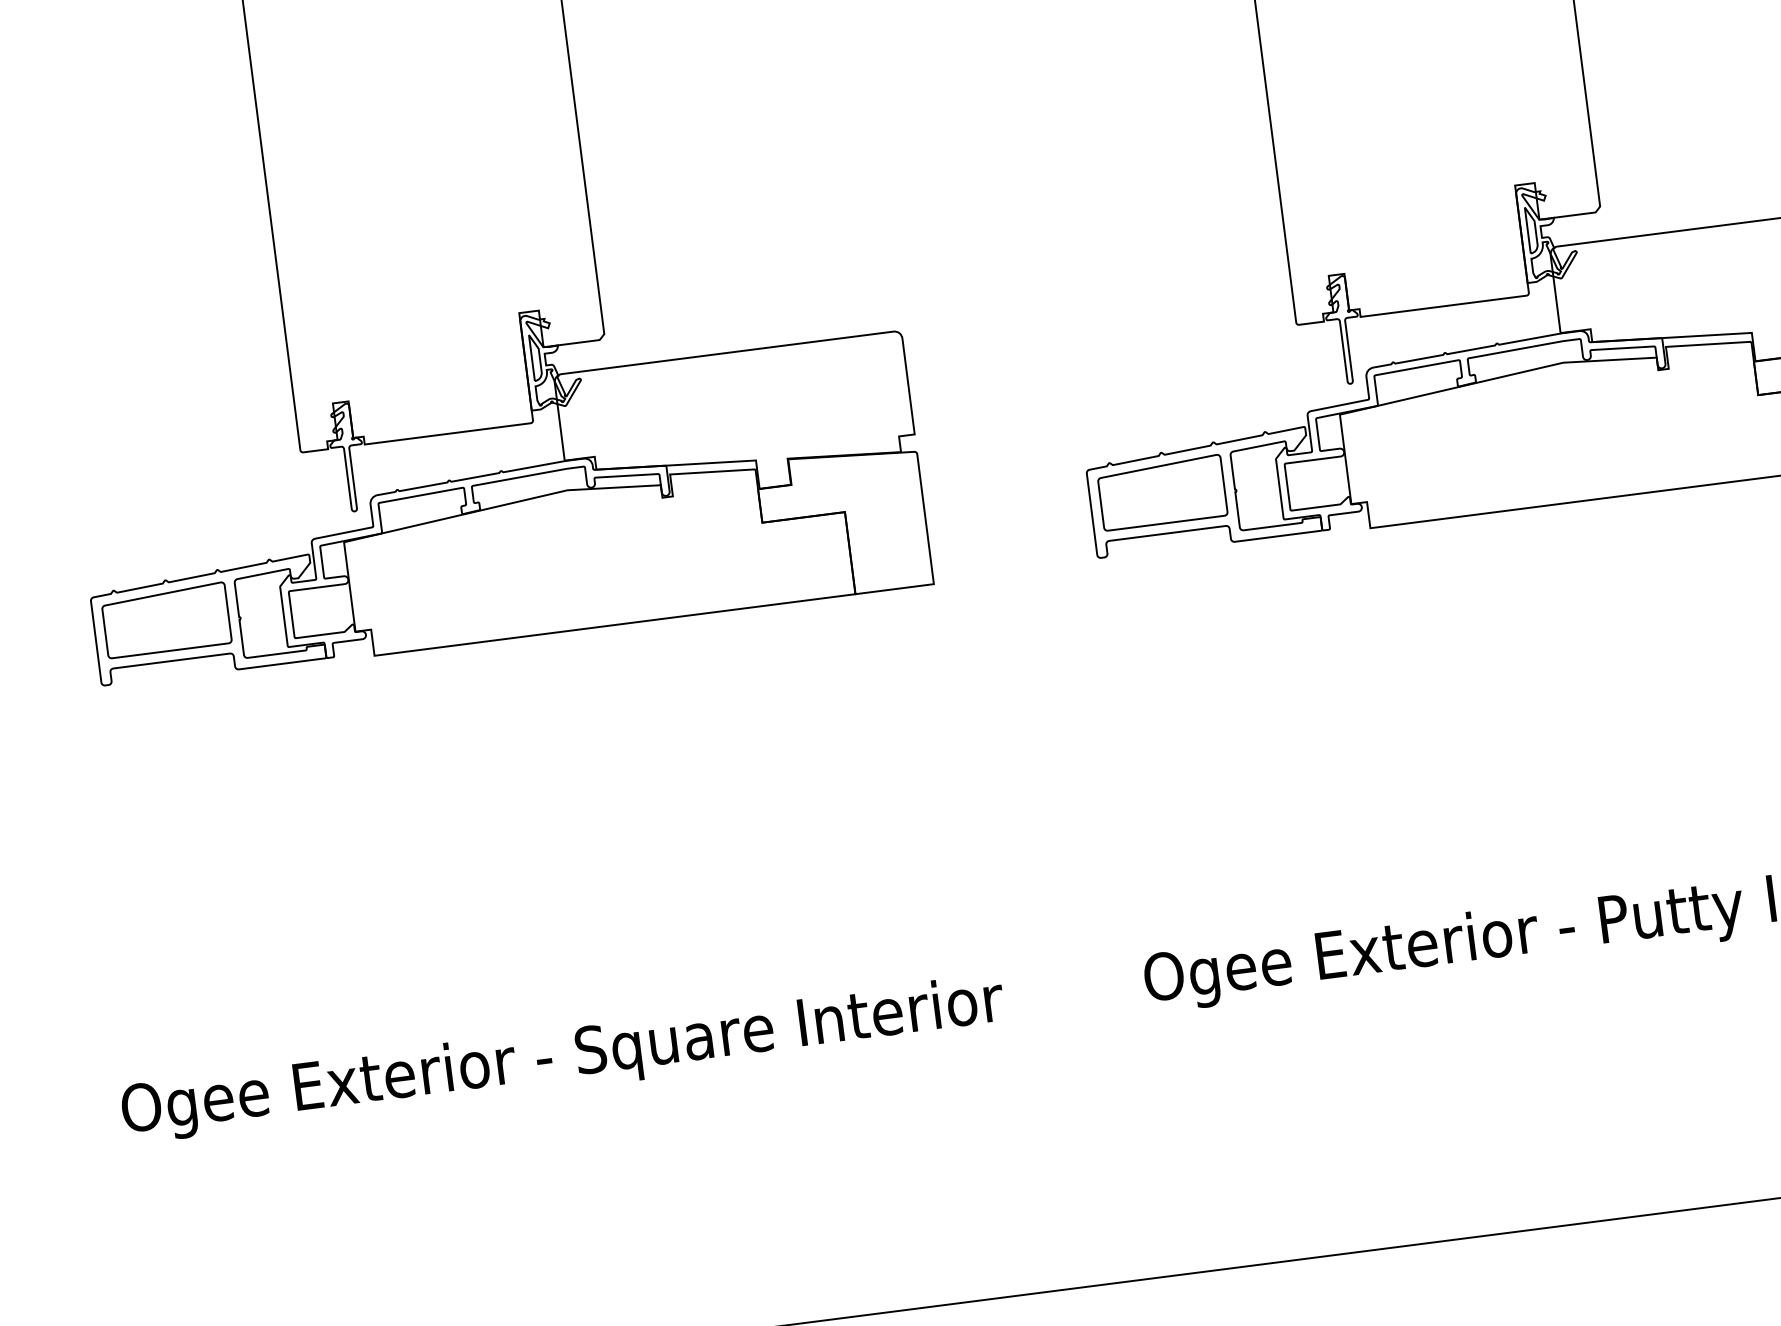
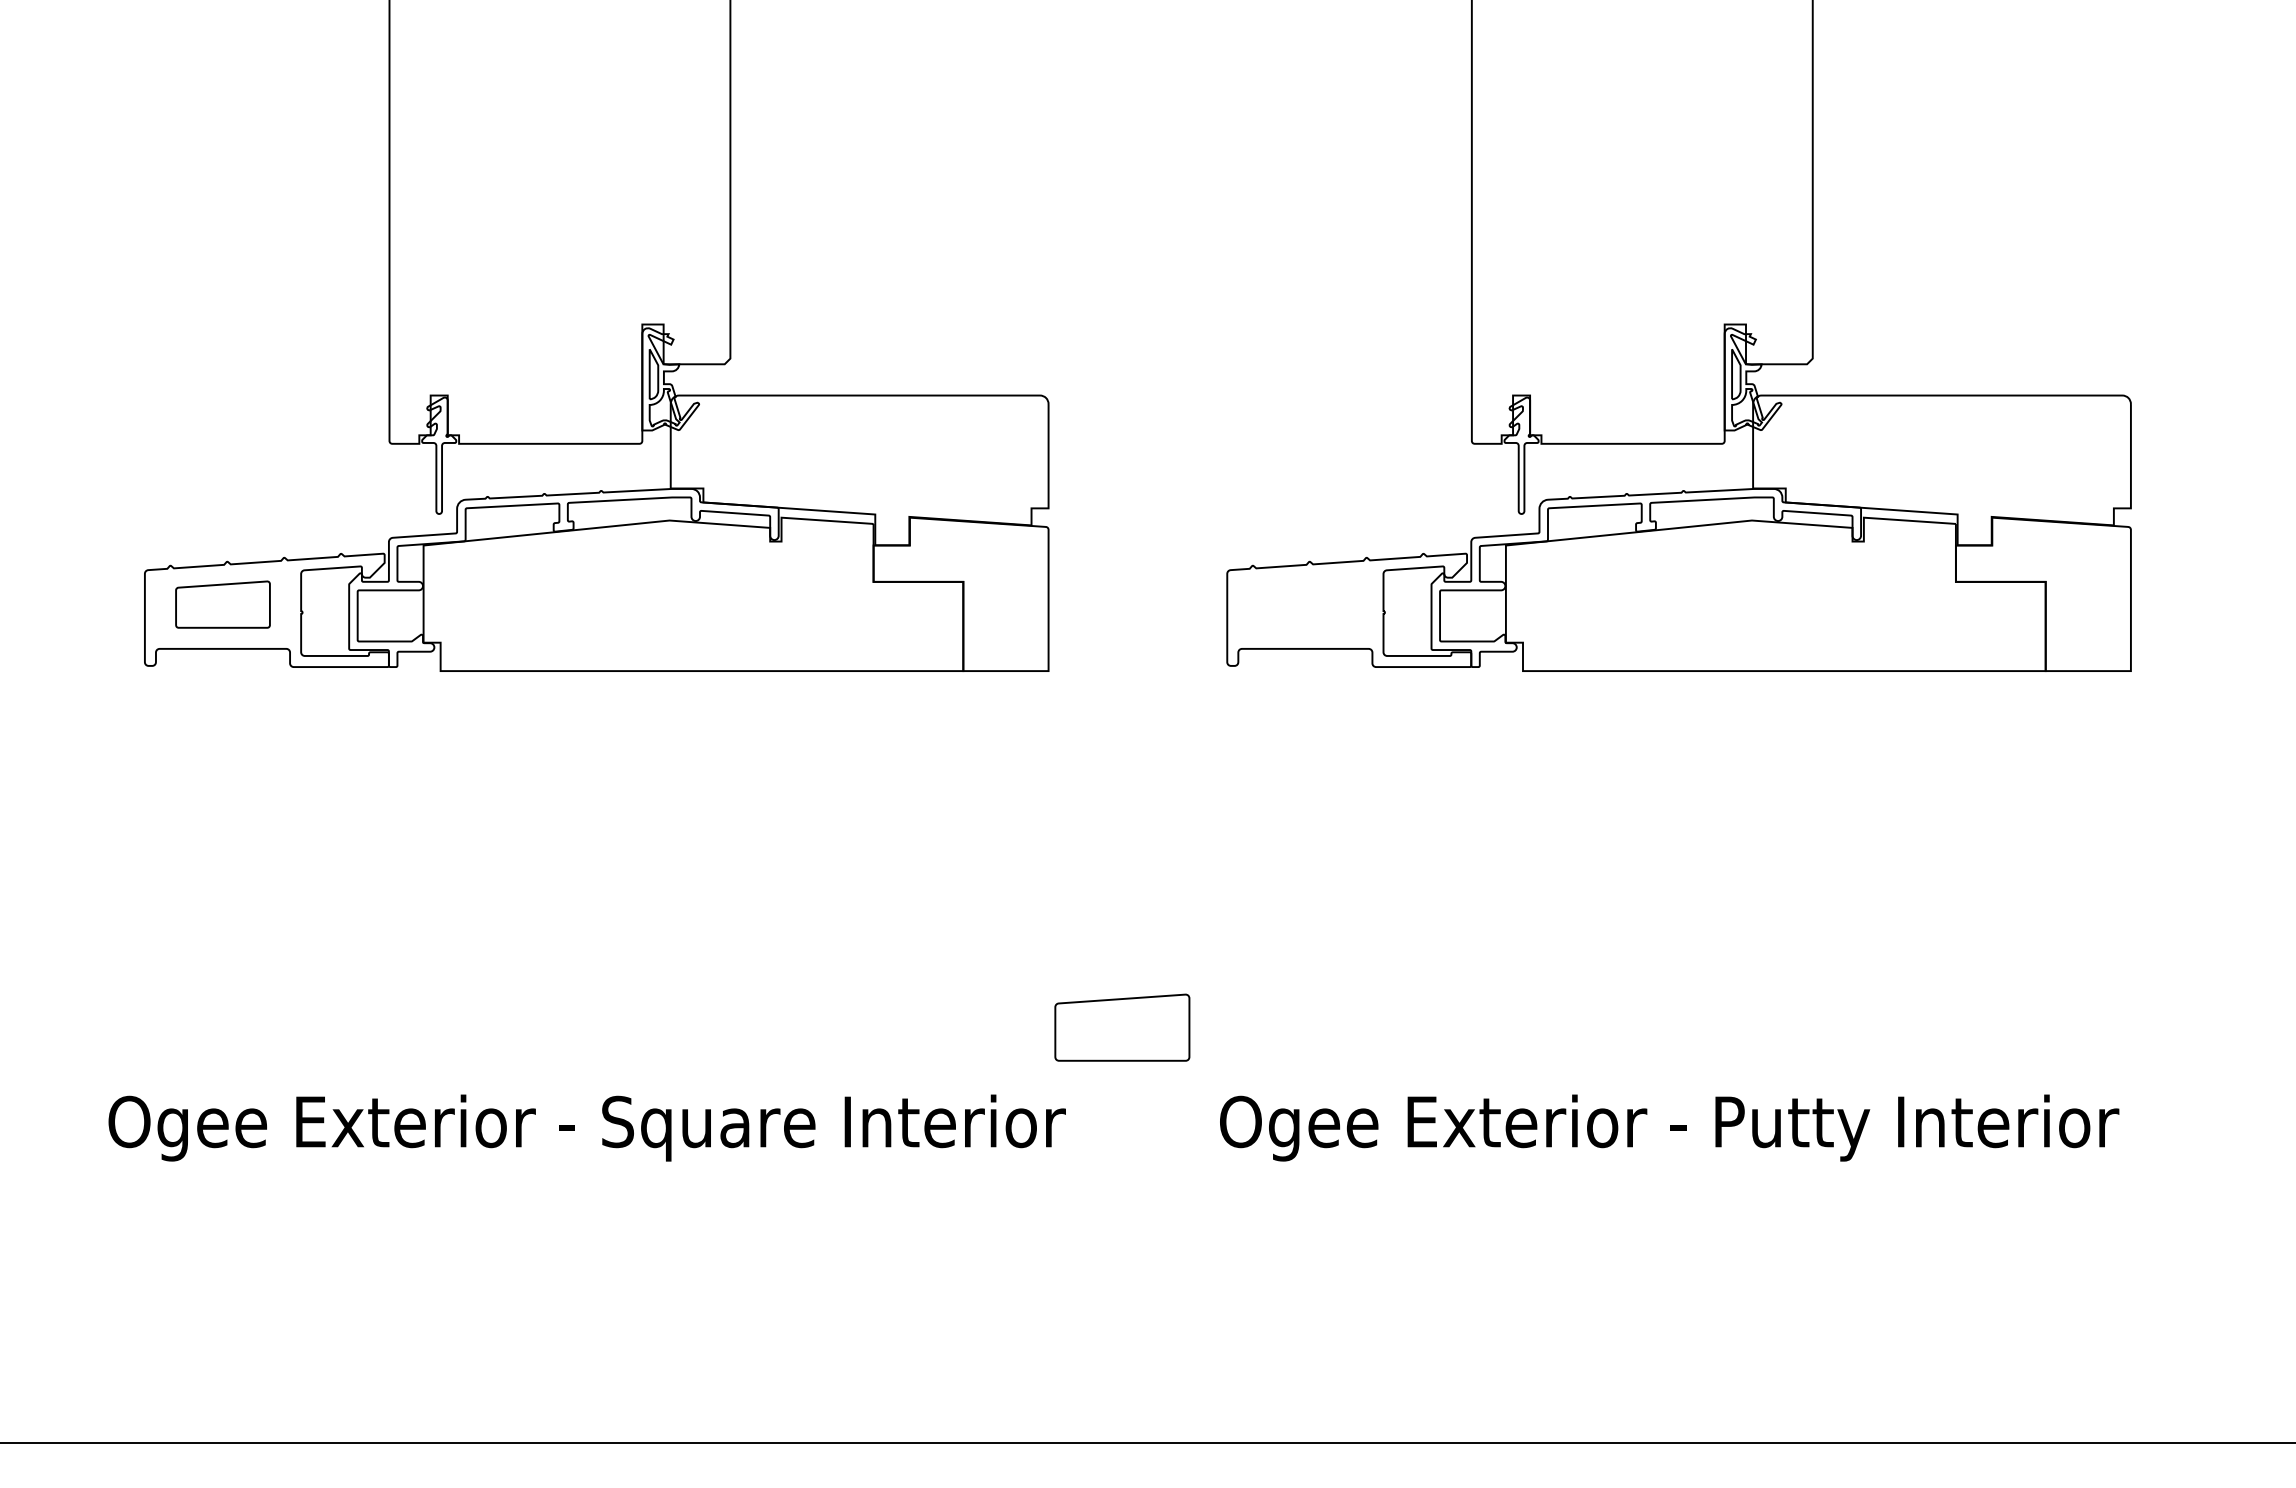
part: (1162, 492) -> (1122, 1027), moved
part: (165, 620) -> (222, 604), size x0.7

